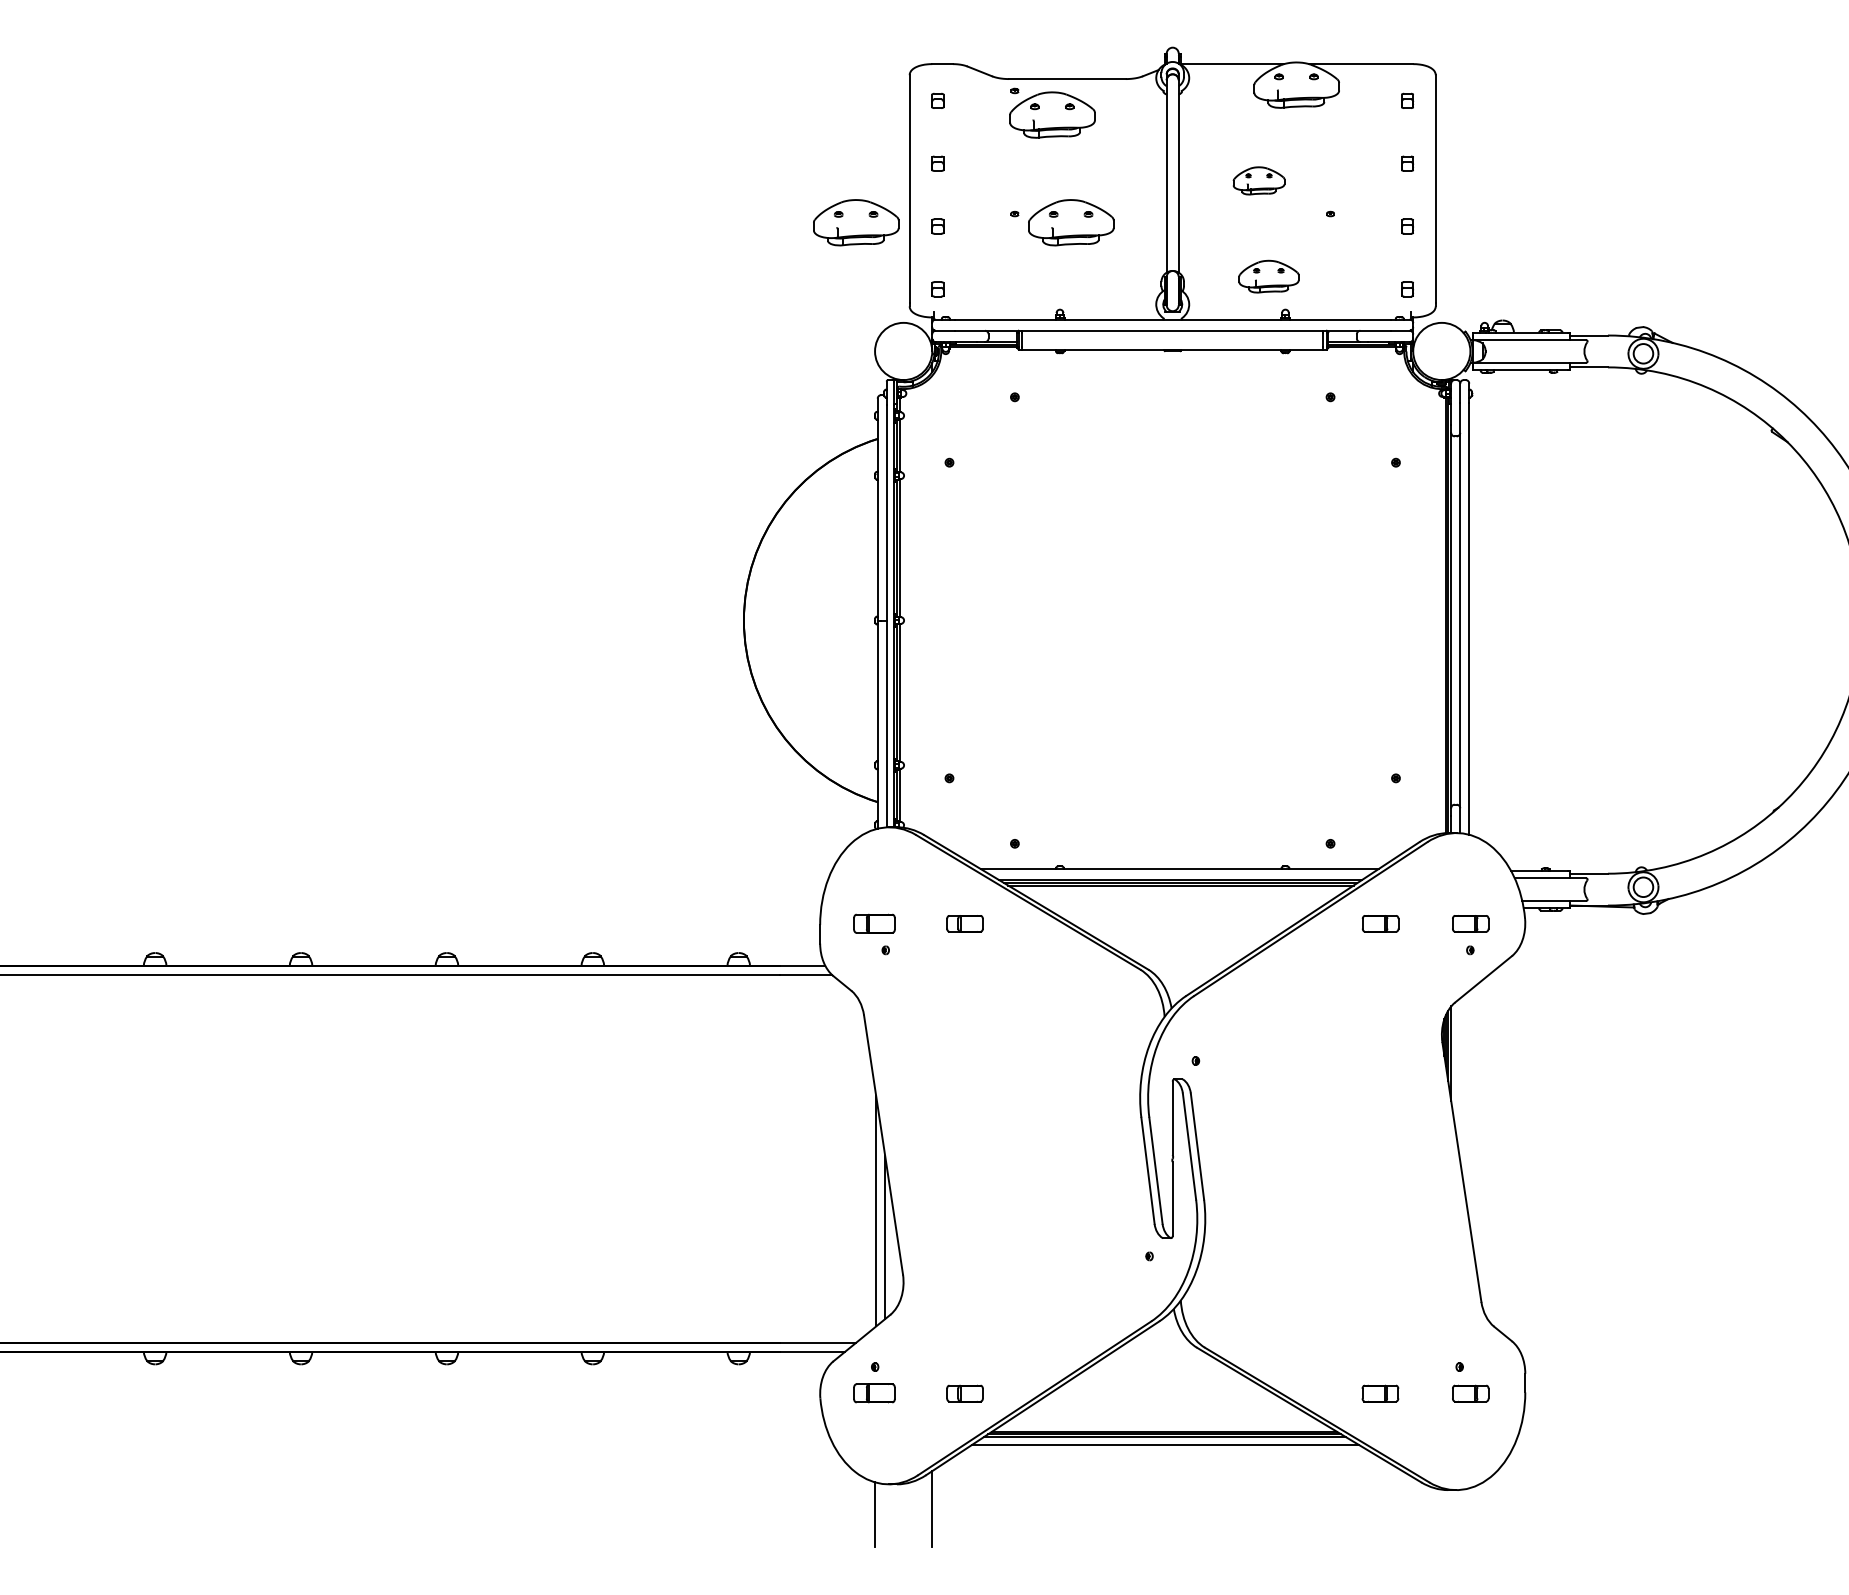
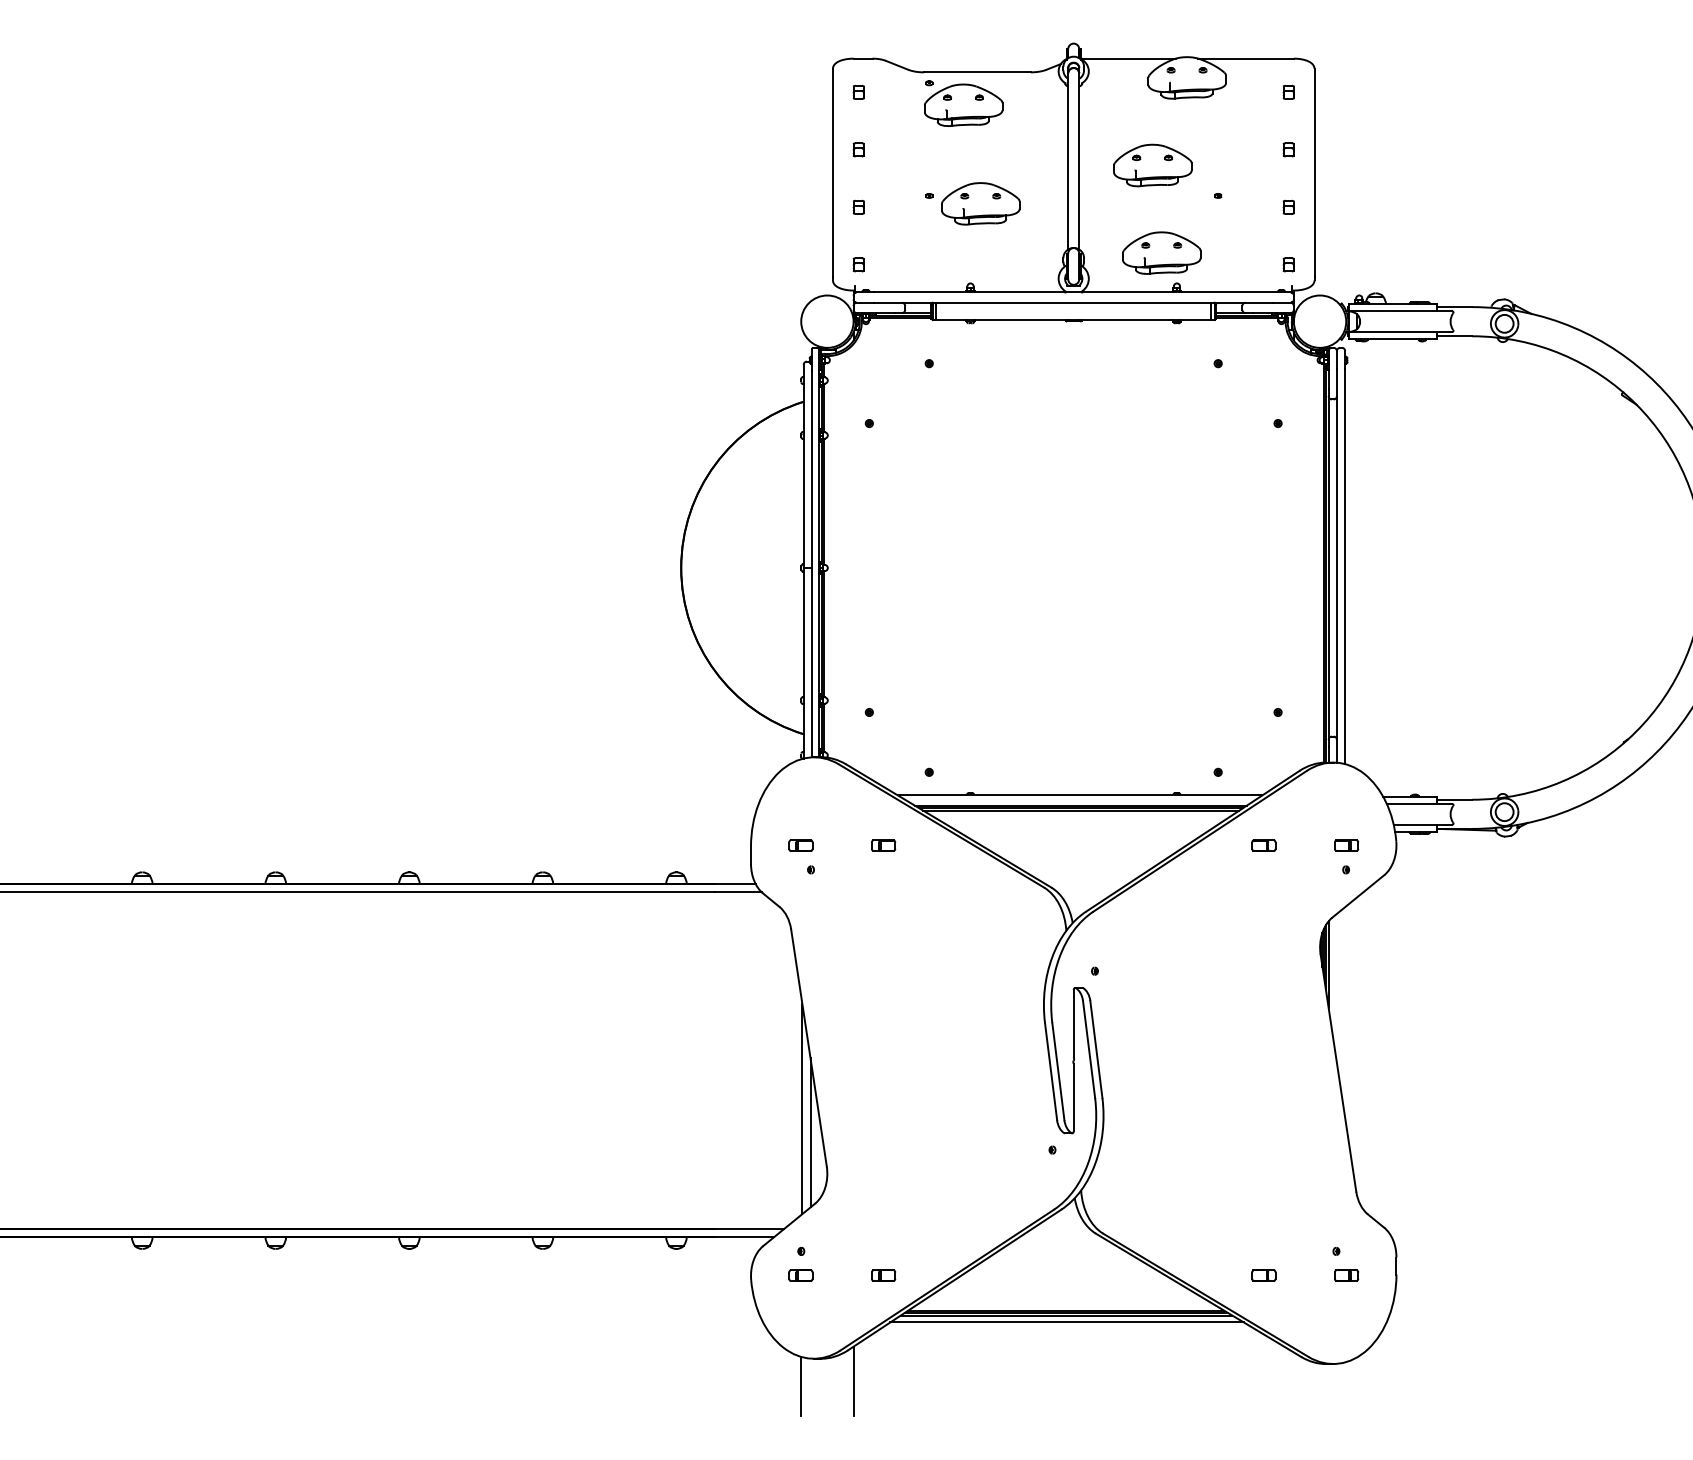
part: (1258, 180) -> (1152, 165), size x1.67
part: (856, 222) -> (784, 203), removed
part: (1268, 276) -> (1161, 253), size x1.43
part: (874, 923) -> (800, 845), size x0.62
part: (964, 923) -> (883, 845), size x0.71
part: (1379, 923) -> (1263, 845), size x0.71
part: (1470, 923) -> (1346, 845), size x0.71
part: (874, 1393) -> (800, 1275), size x0.62
part: (964, 1393) -> (883, 1275), size x0.71
part: (1380, 1393) -> (1263, 1275), size x0.71
part: (1470, 1393) -> (1346, 1275), size x0.71

